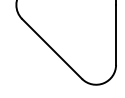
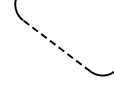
line: (51, 48) -> (56, 45), solid -> dashed

